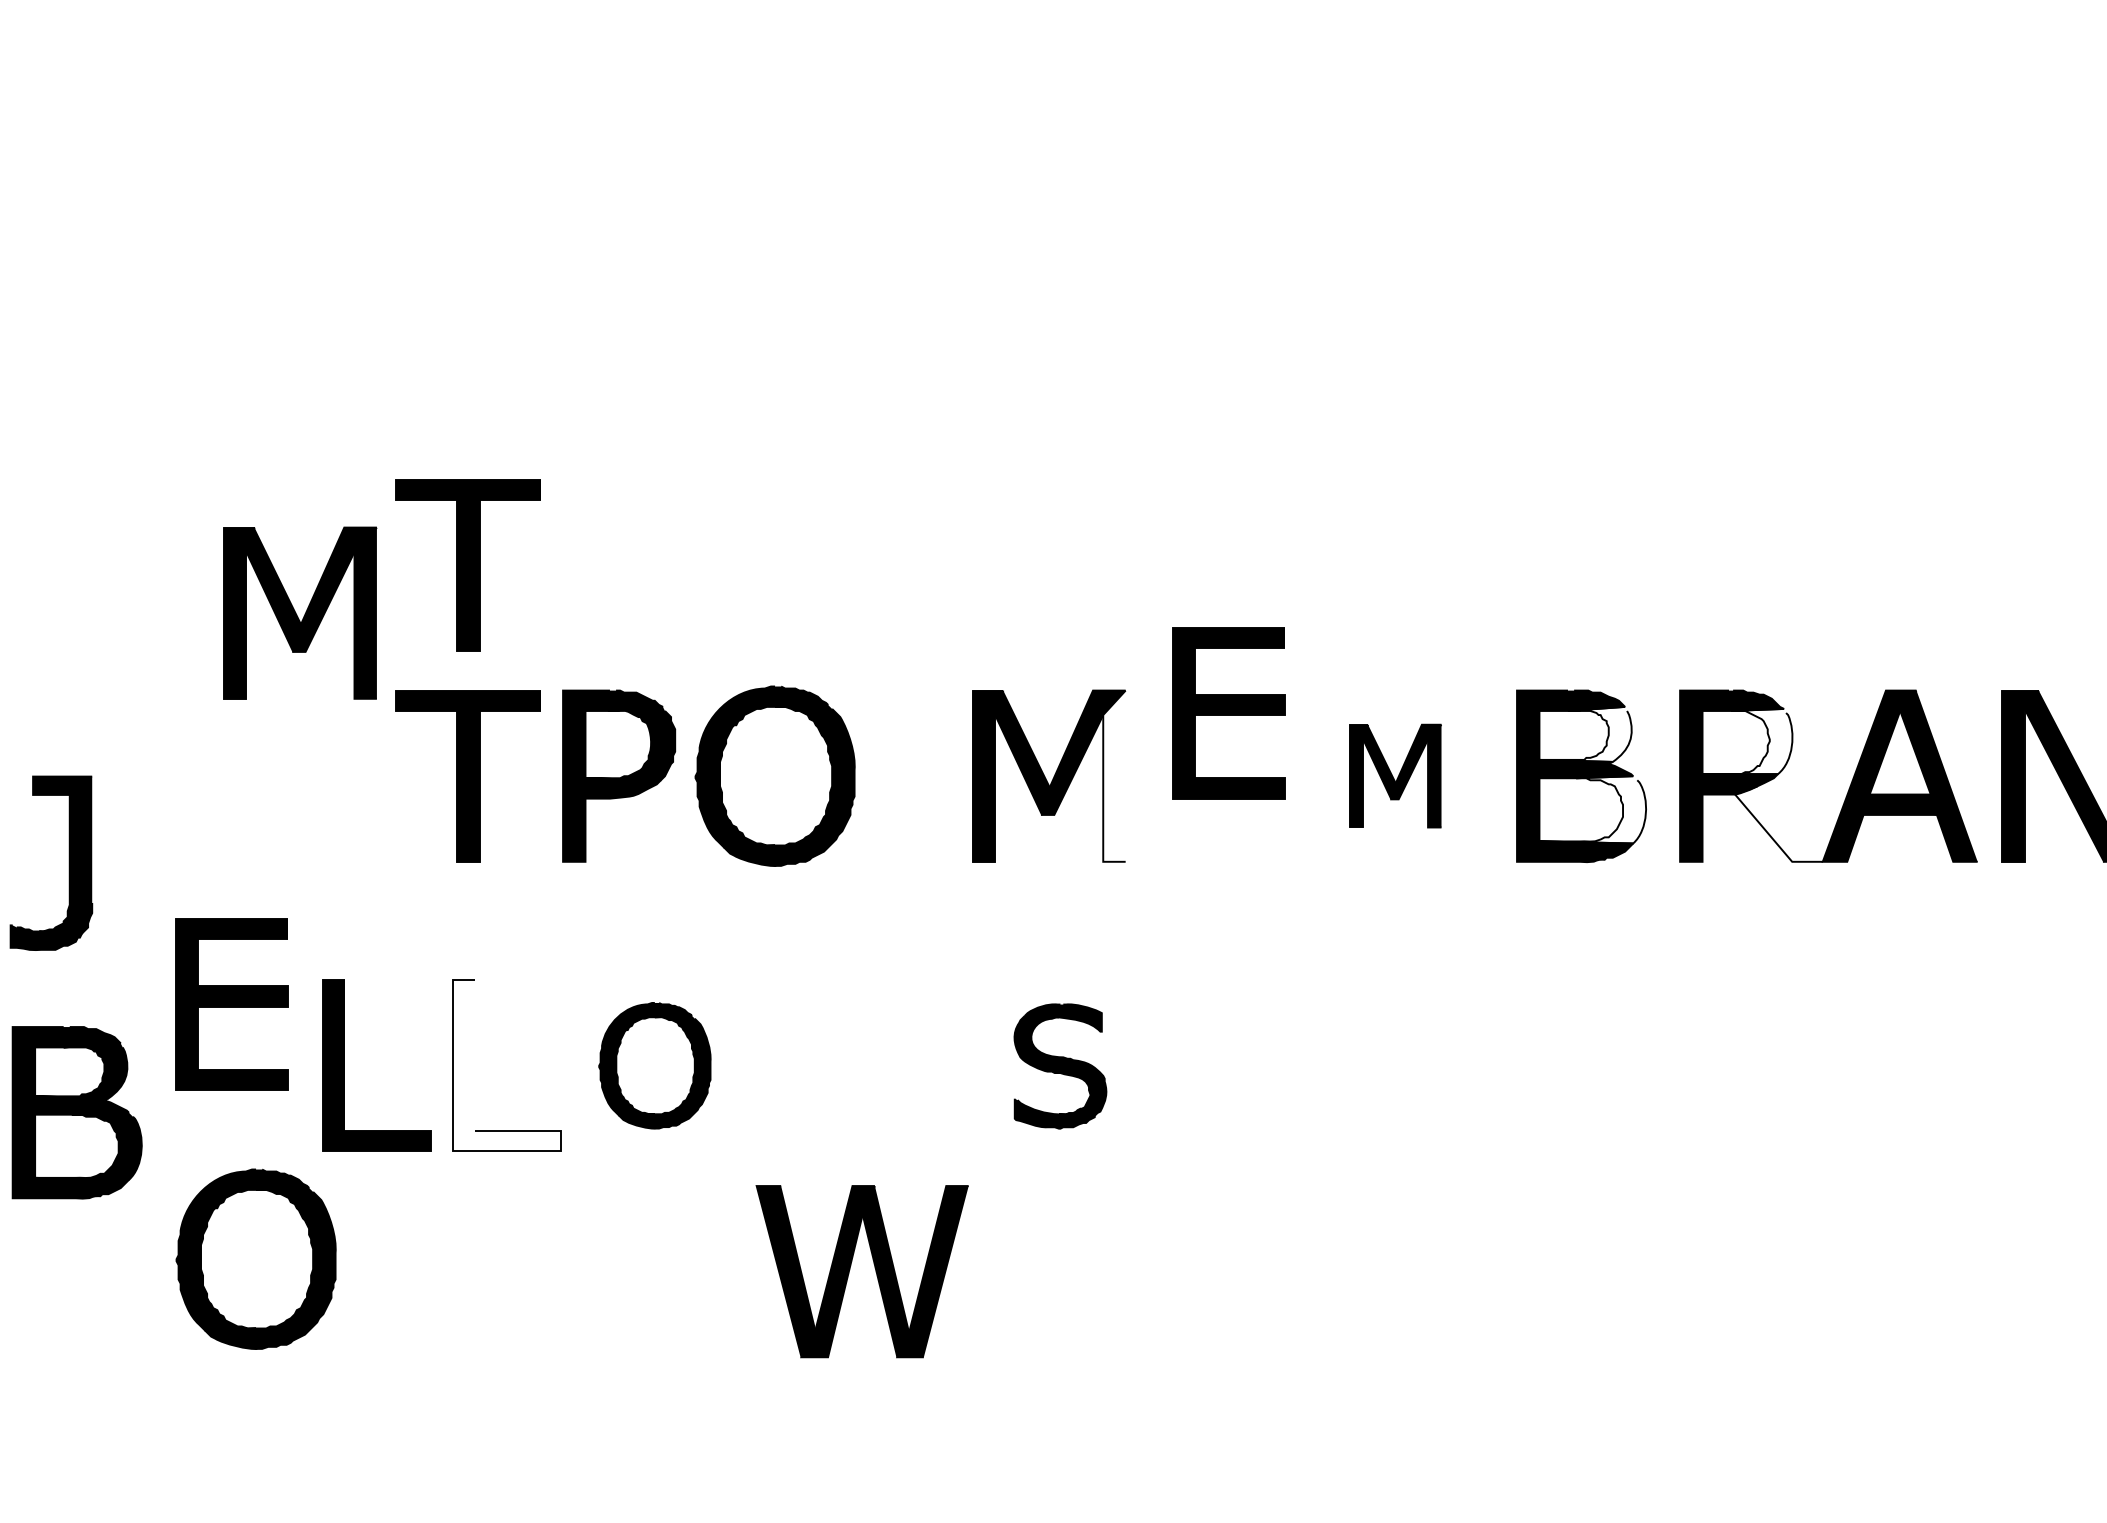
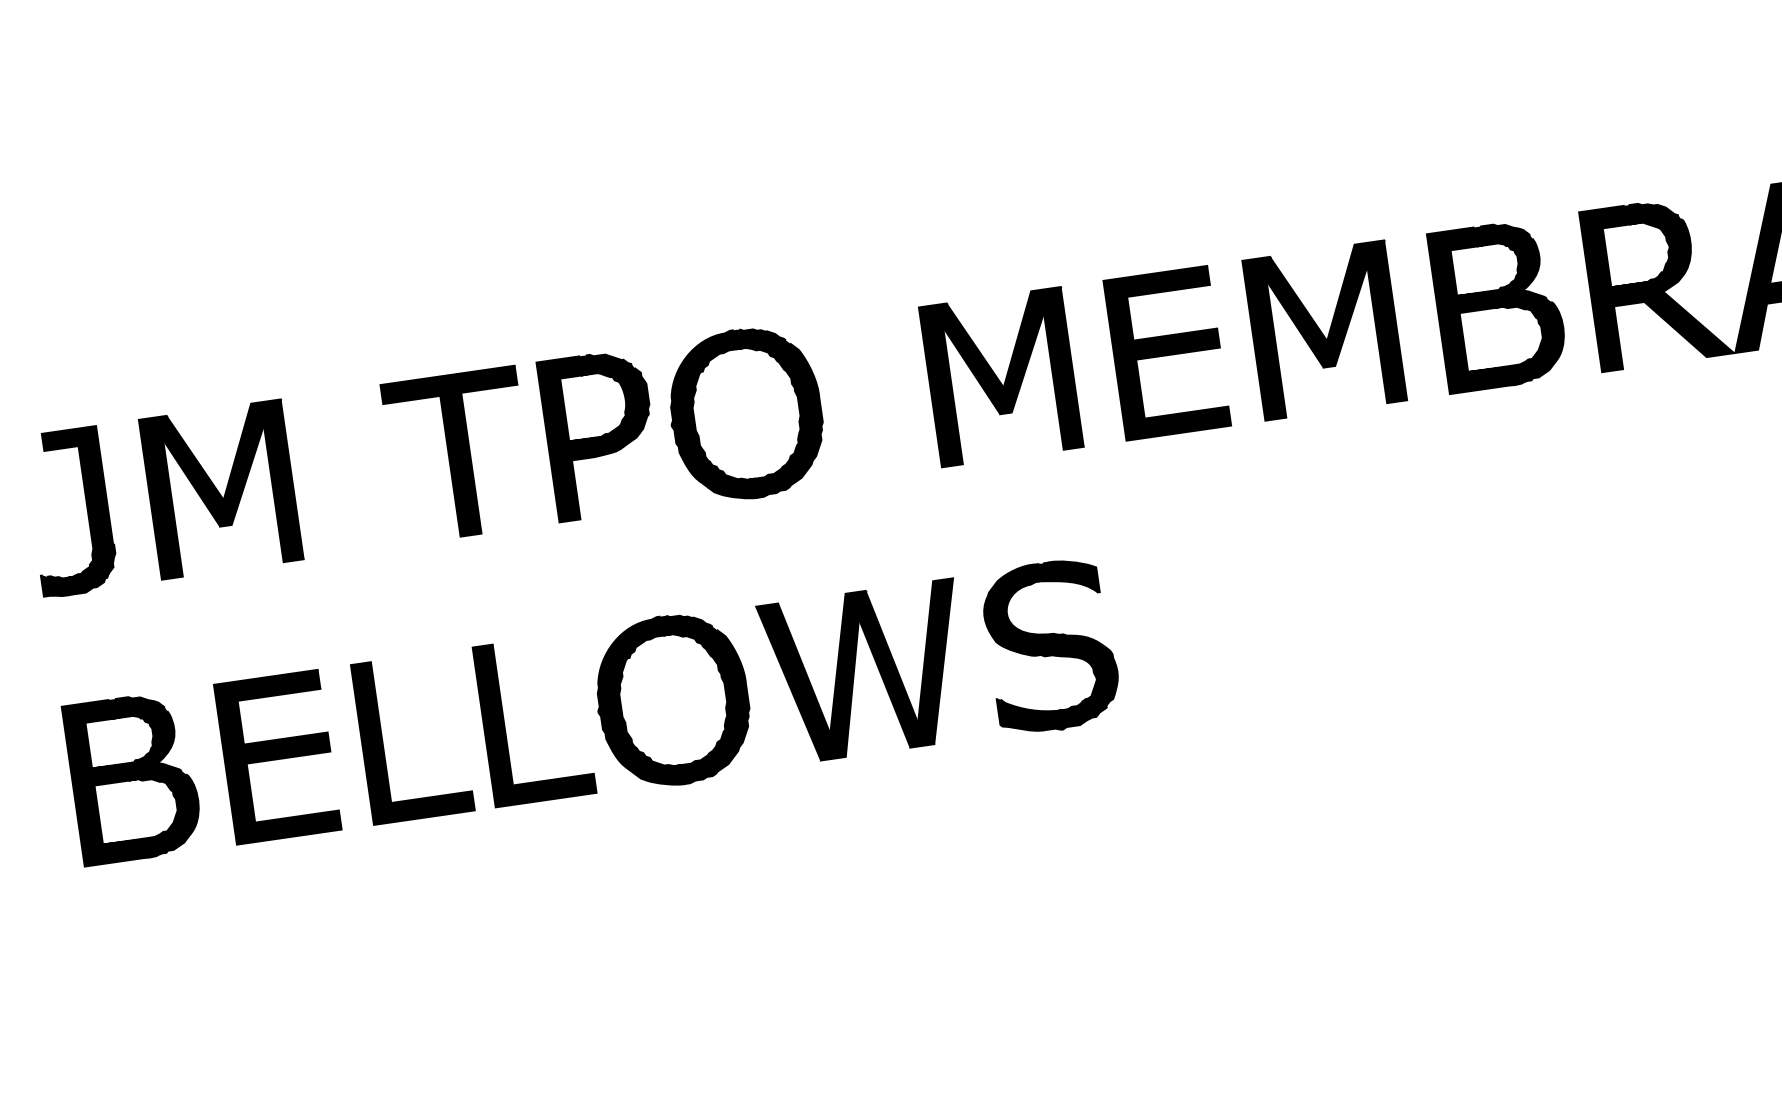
part: (467, 565) -> (430, 258), removed
part: (300, 612) -> (221, 488), moved
part: (1228, 713) -> (1167, 353), moved
fill: (1585, 733) -> (1496, 265), added
fill: (1747, 741) -> (1648, 250), added
fill: (1114, 775) -> (1062, 367), added
part: (1395, 775) -> (1324, 329), size x1.67
fill: (1592, 809) -> (1513, 335), added
fill: (1778, 823) -> (1688, 323), added
part: (68, 862) -> (86, 509), moved
part: (231, 1004) -> (277, 757), moved
fill: (507, 1065) -> (535, 719), added
part: (654, 1065) -> (672, 700), size x1.43
part: (1060, 1066) -> (1051, 646), size x1.43
part: (76, 1112) -> (132, 777), moved
part: (255, 1258) -> (325, 934), removed
part: (850, 1270) -> (855, 672), moved

